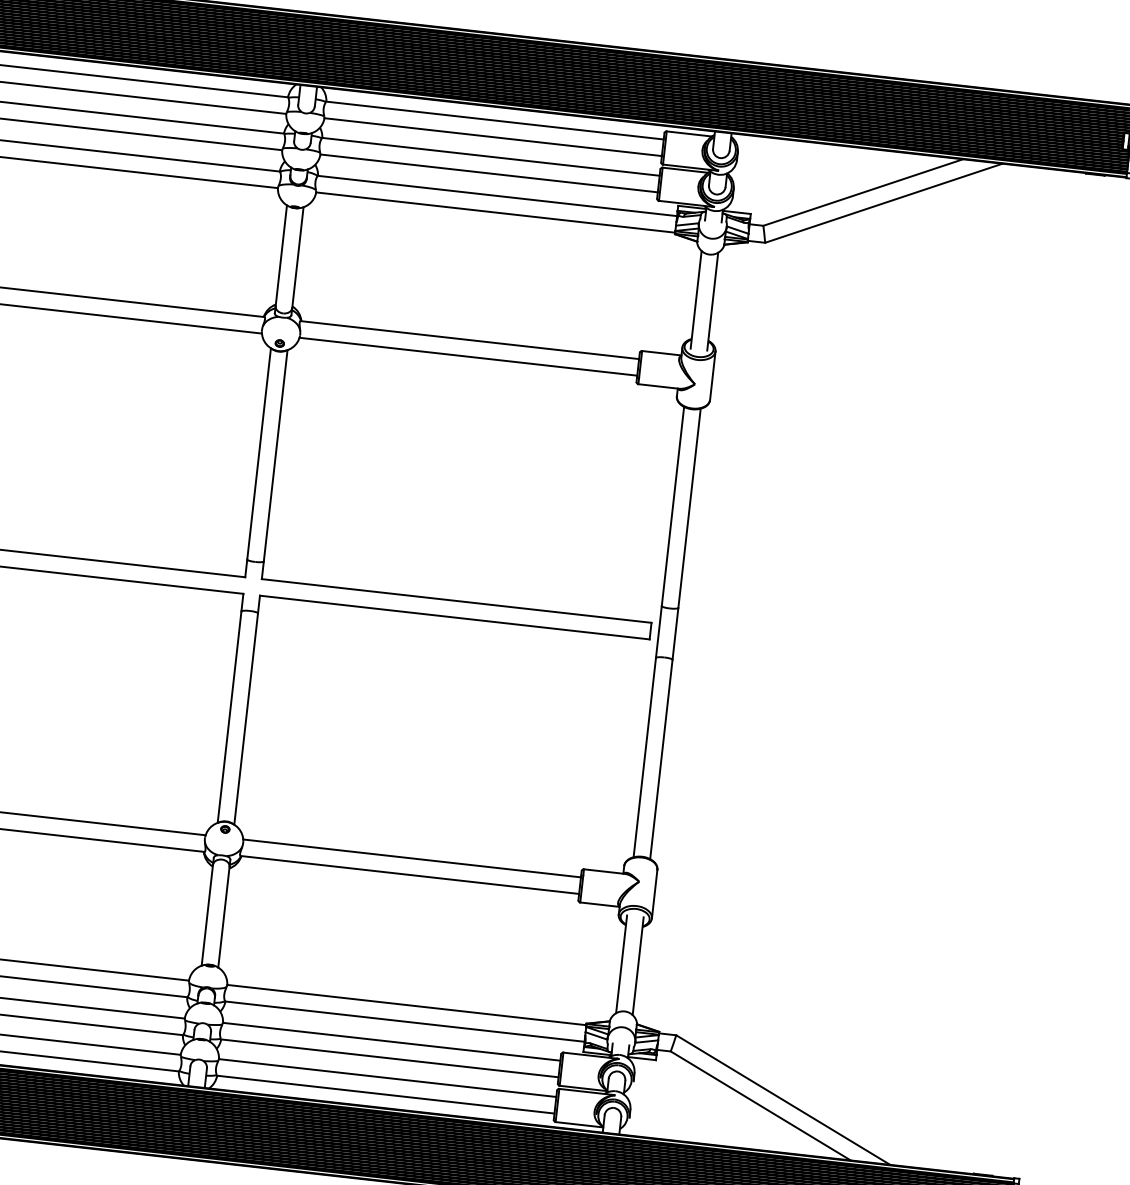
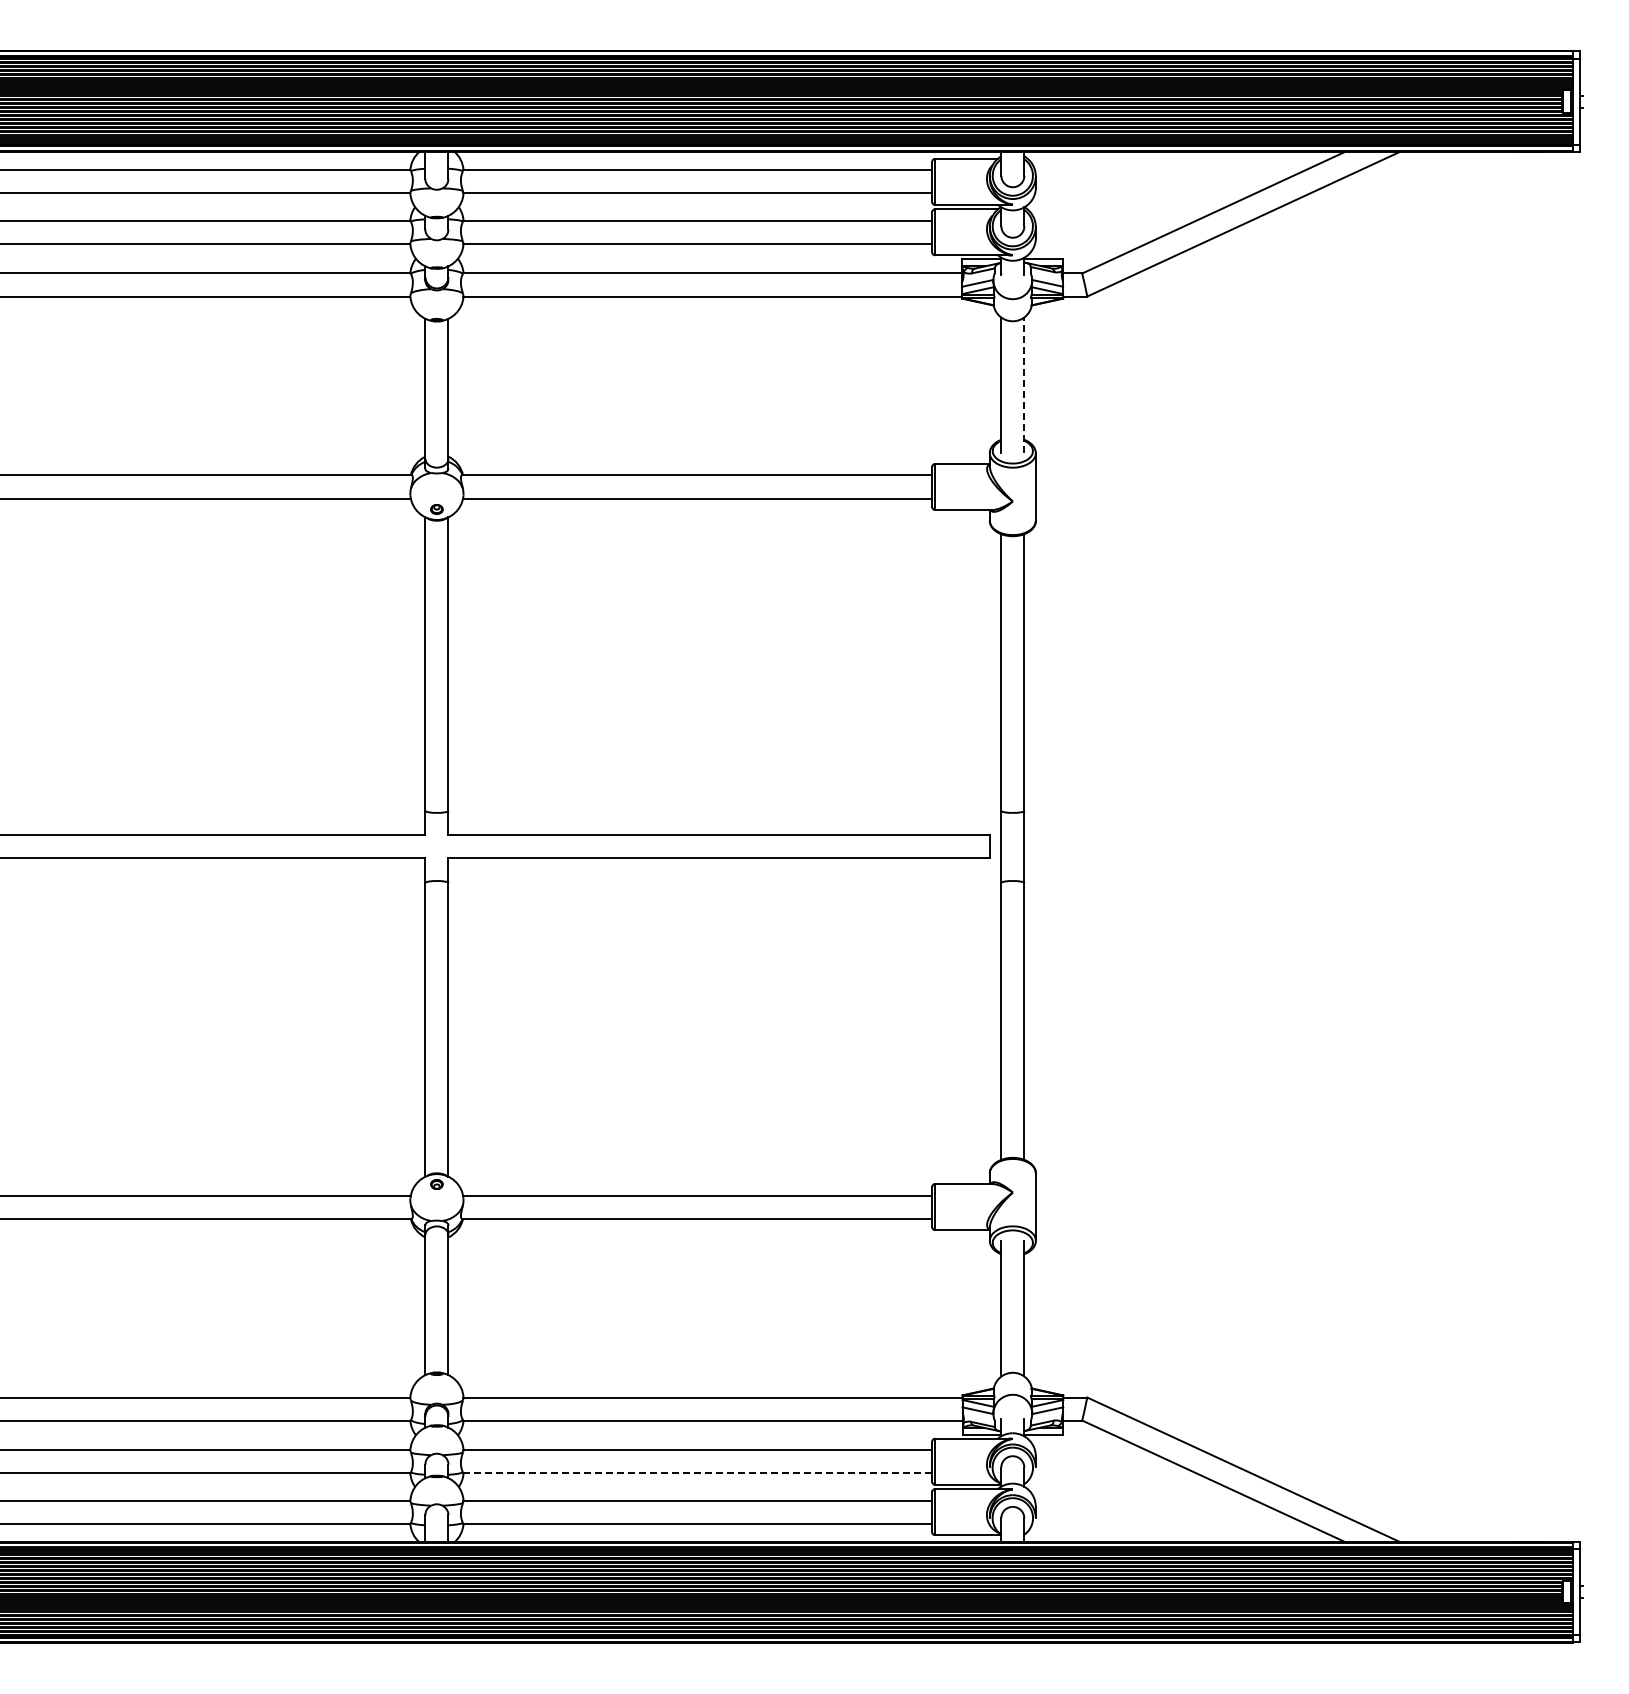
line: (712, 301) -> (1024, 385), solid -> dashed
line: (390, 1058) -> (698, 1473), solid -> dashed

